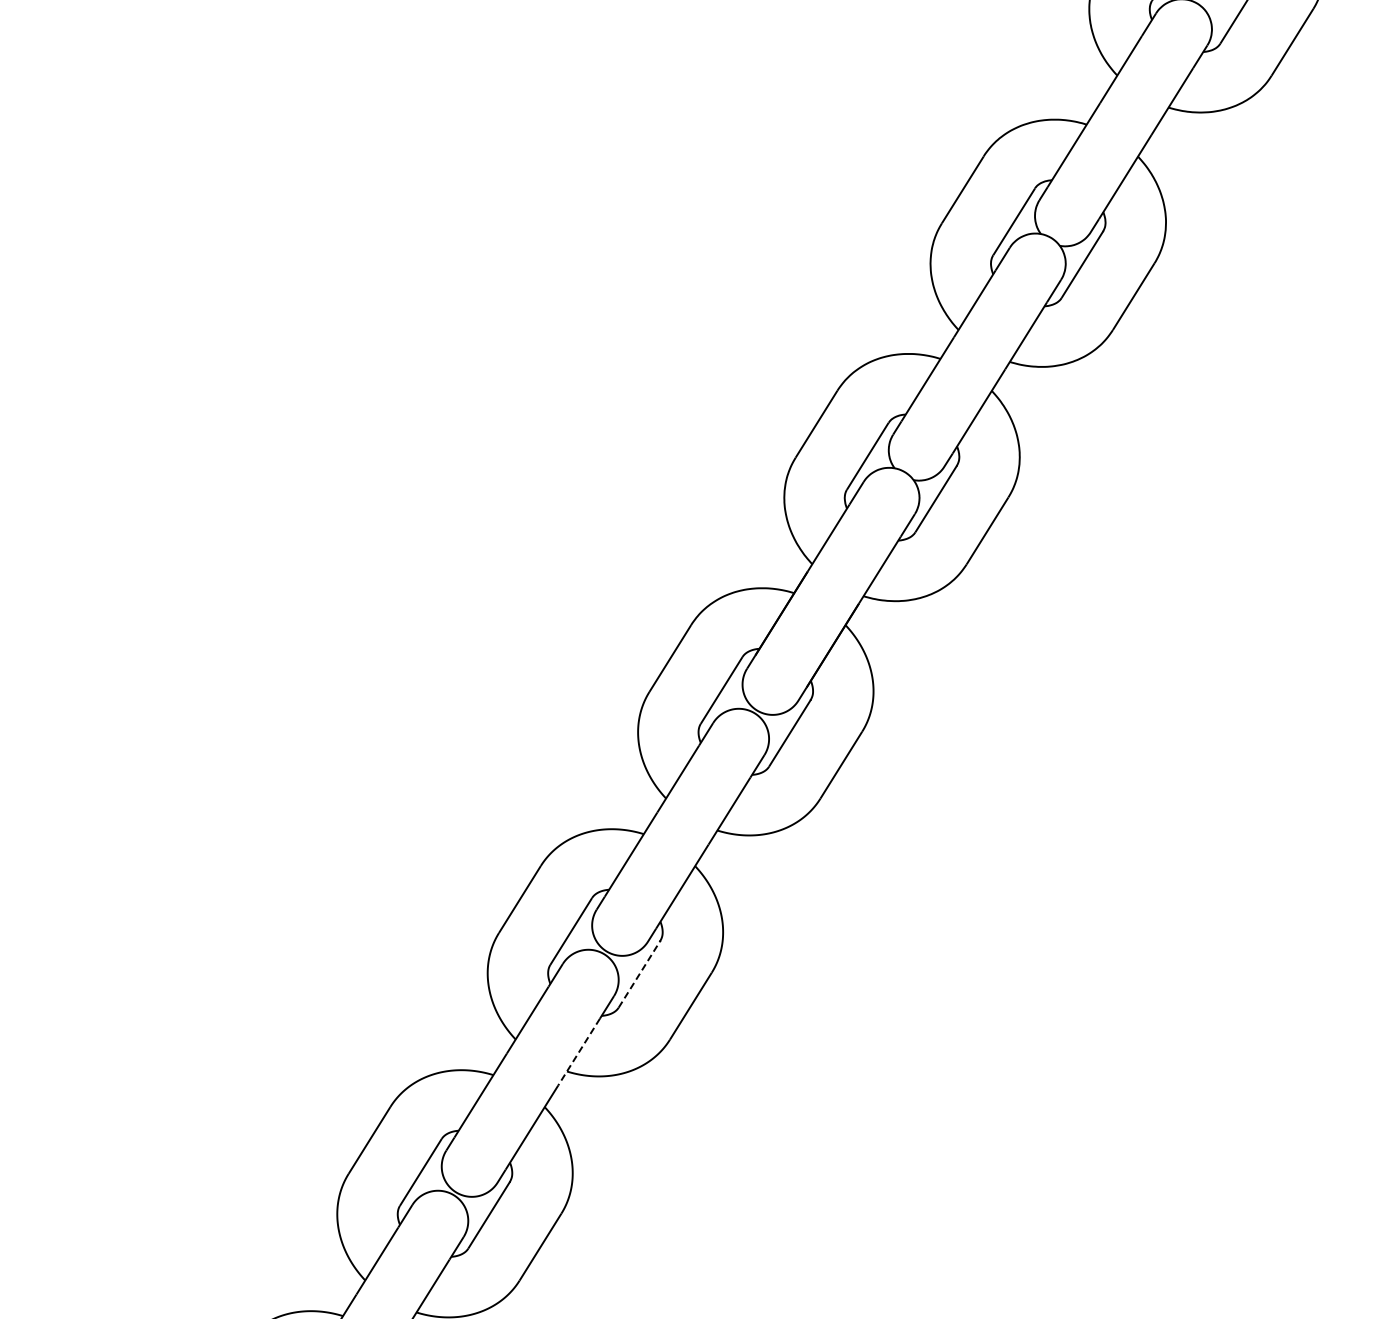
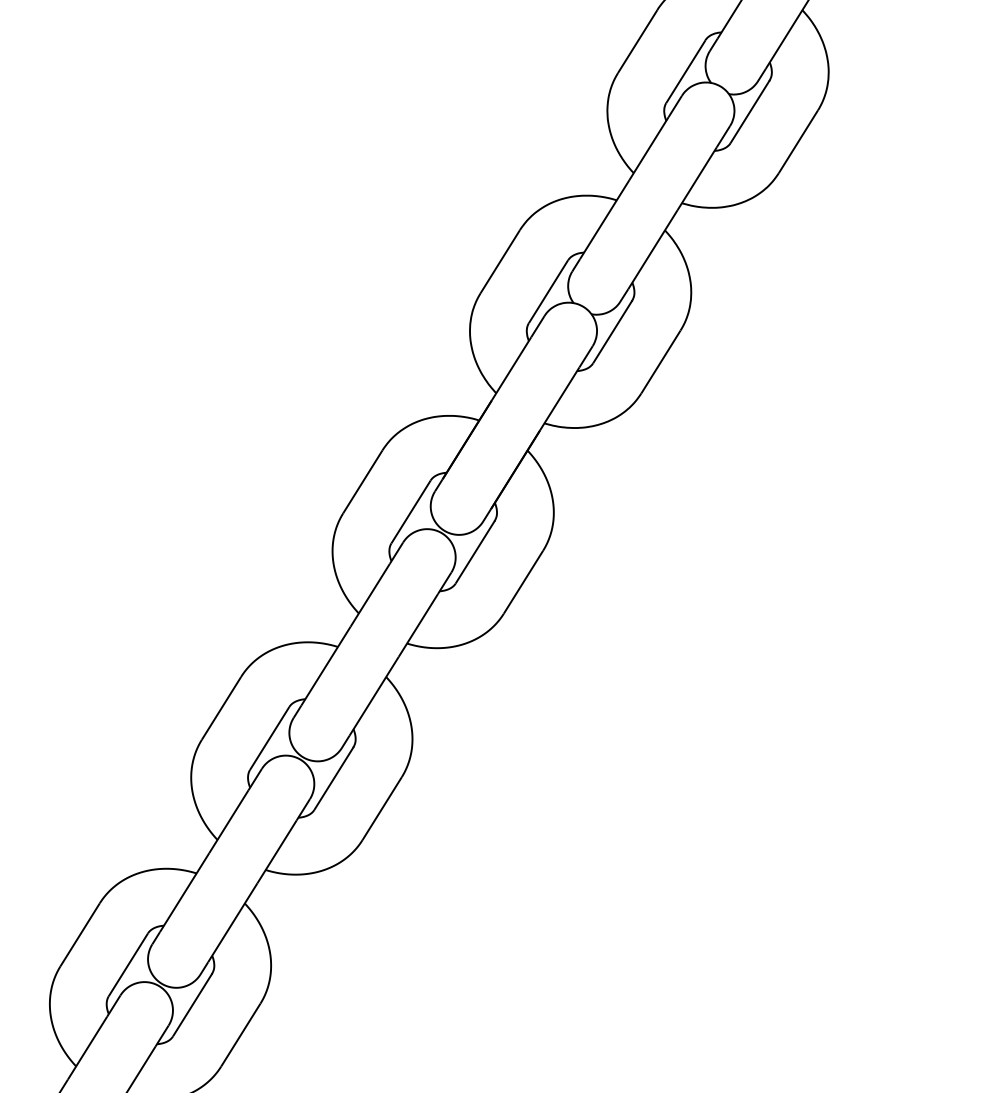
line: (639, 973) -> (333, 777), dashed -> solid
line: (578, 1052) -> (276, 852), dashed -> solid

